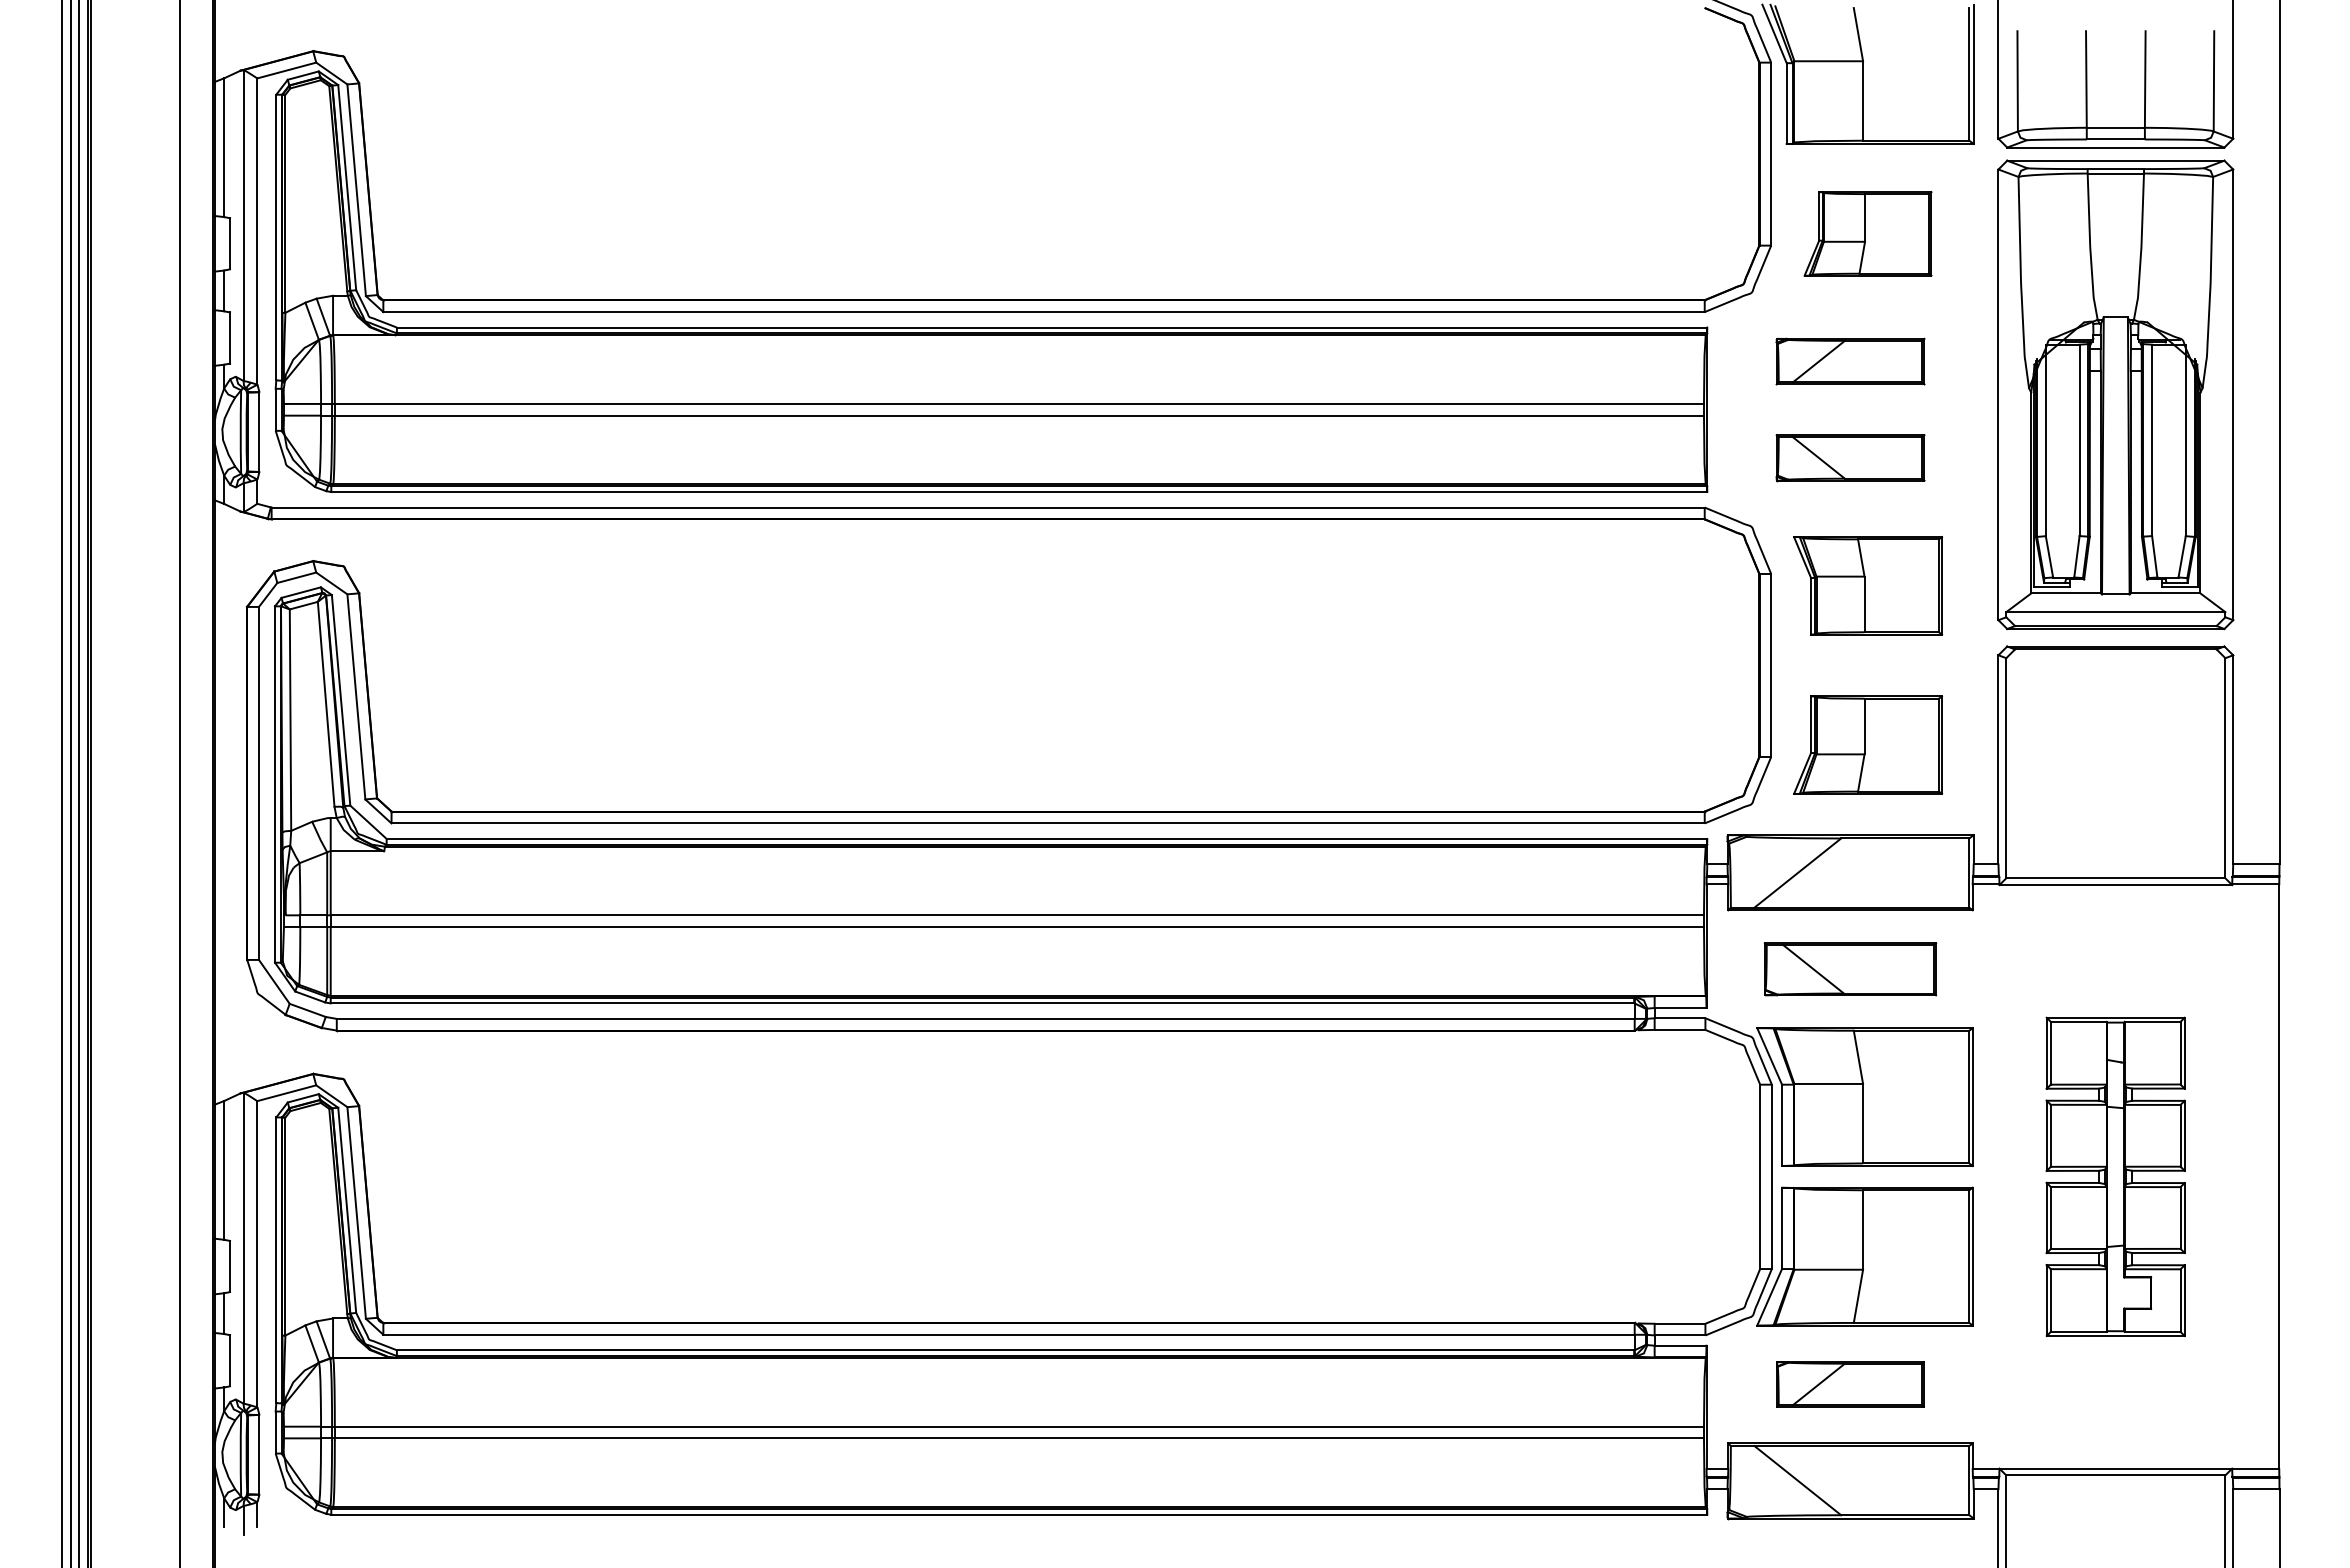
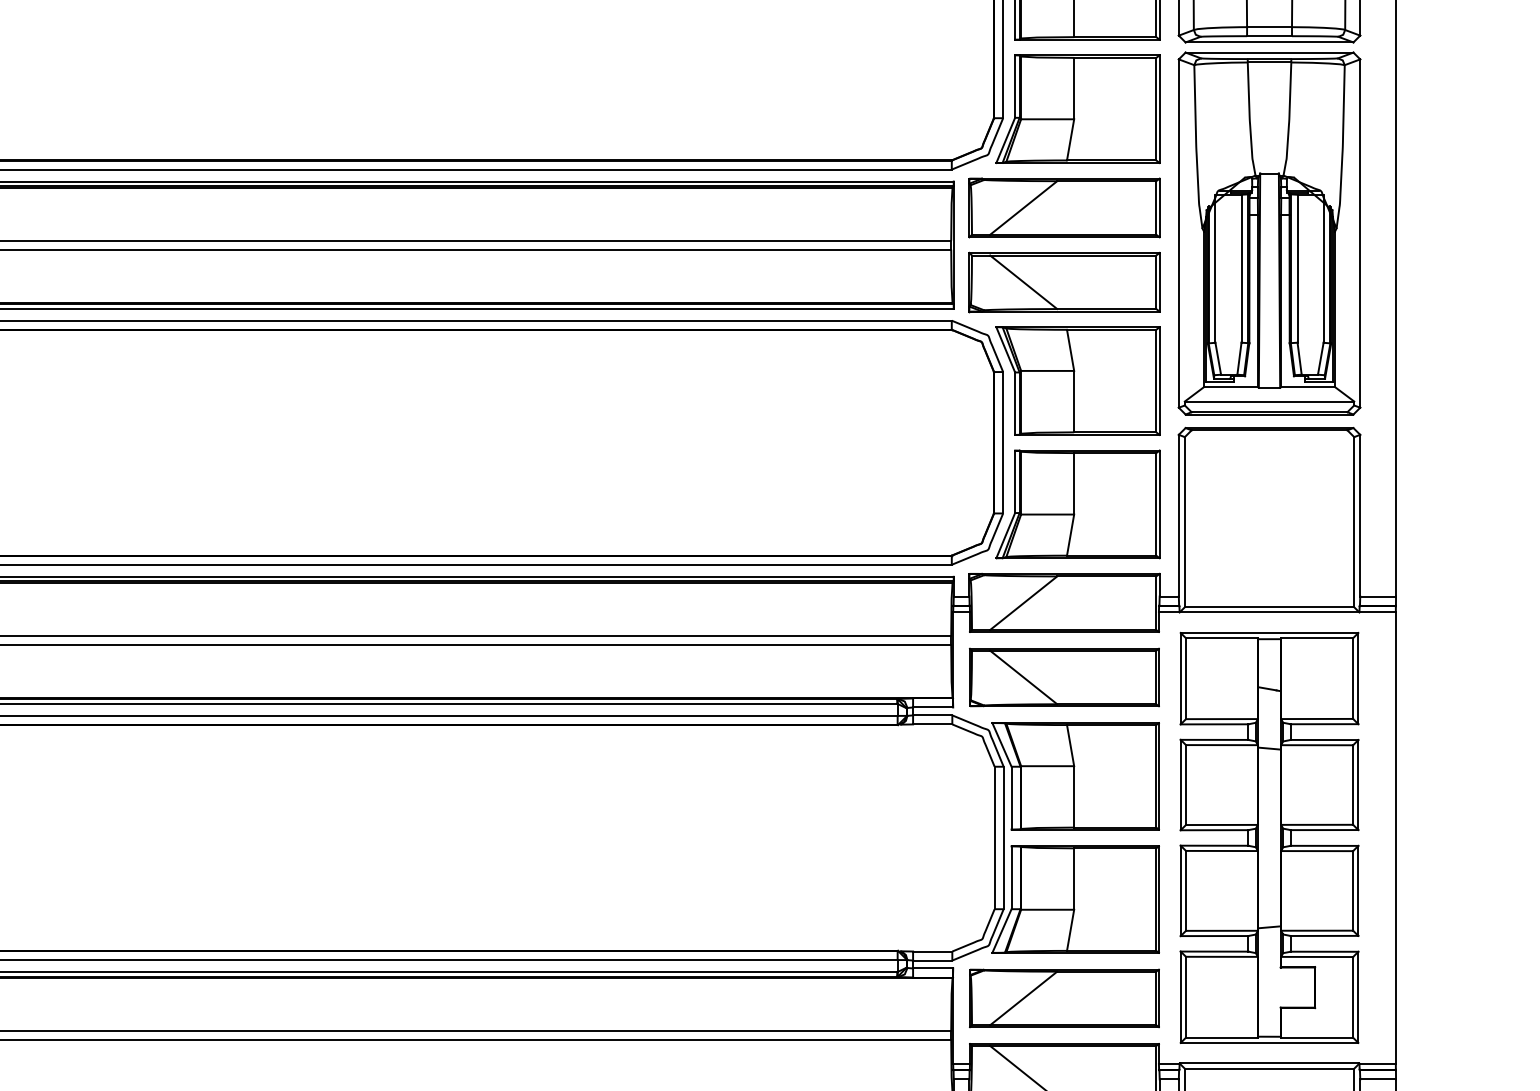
part: (1867, 233) -> (1077, 108), size x1.67
part: (1850, 361) -> (1064, 207), size x1.67
part: (1850, 457) -> (1064, 281), size x1.67
part: (1867, 585) -> (1077, 380), size x1.43
part: (1867, 744) -> (1077, 503), size x1.43
part: (1850, 969) -> (1064, 677), size x1.43
part: (2115, 1176) -> (1269, 837), size x1.67
part: (1850, 1384) -> (1064, 998), size x1.67

